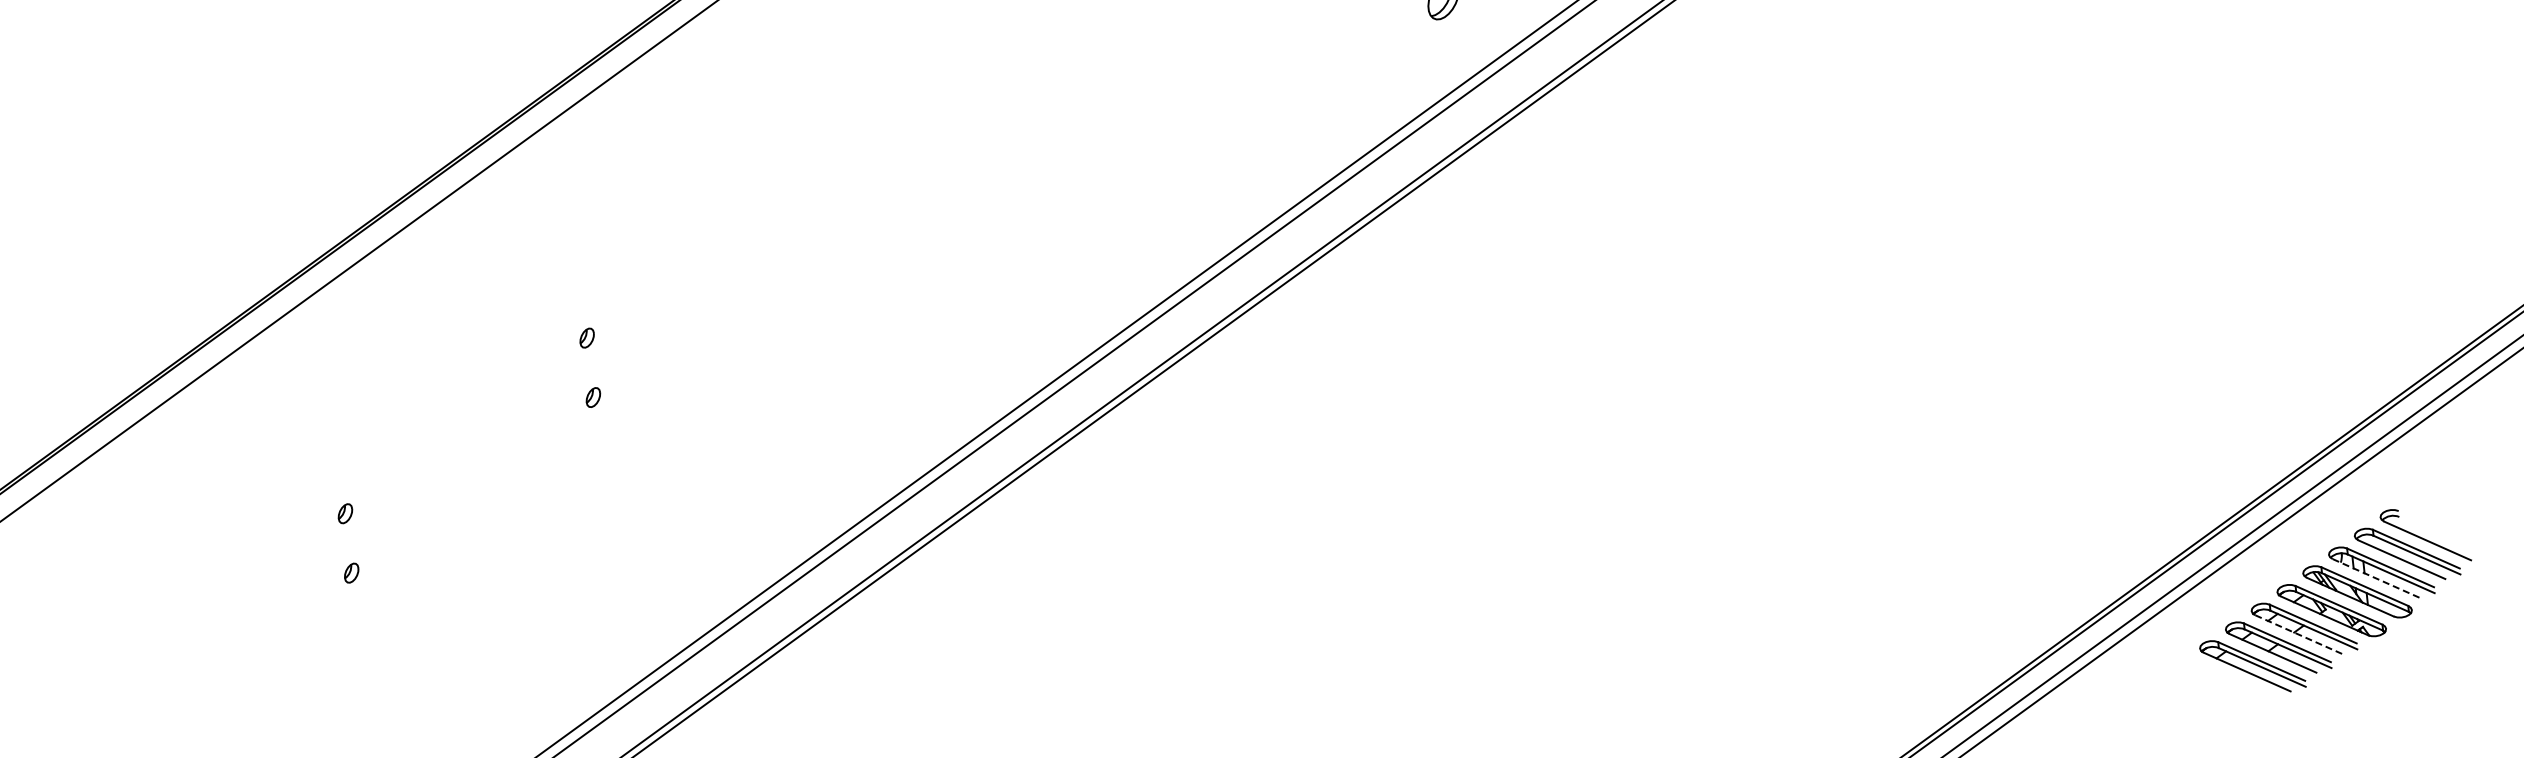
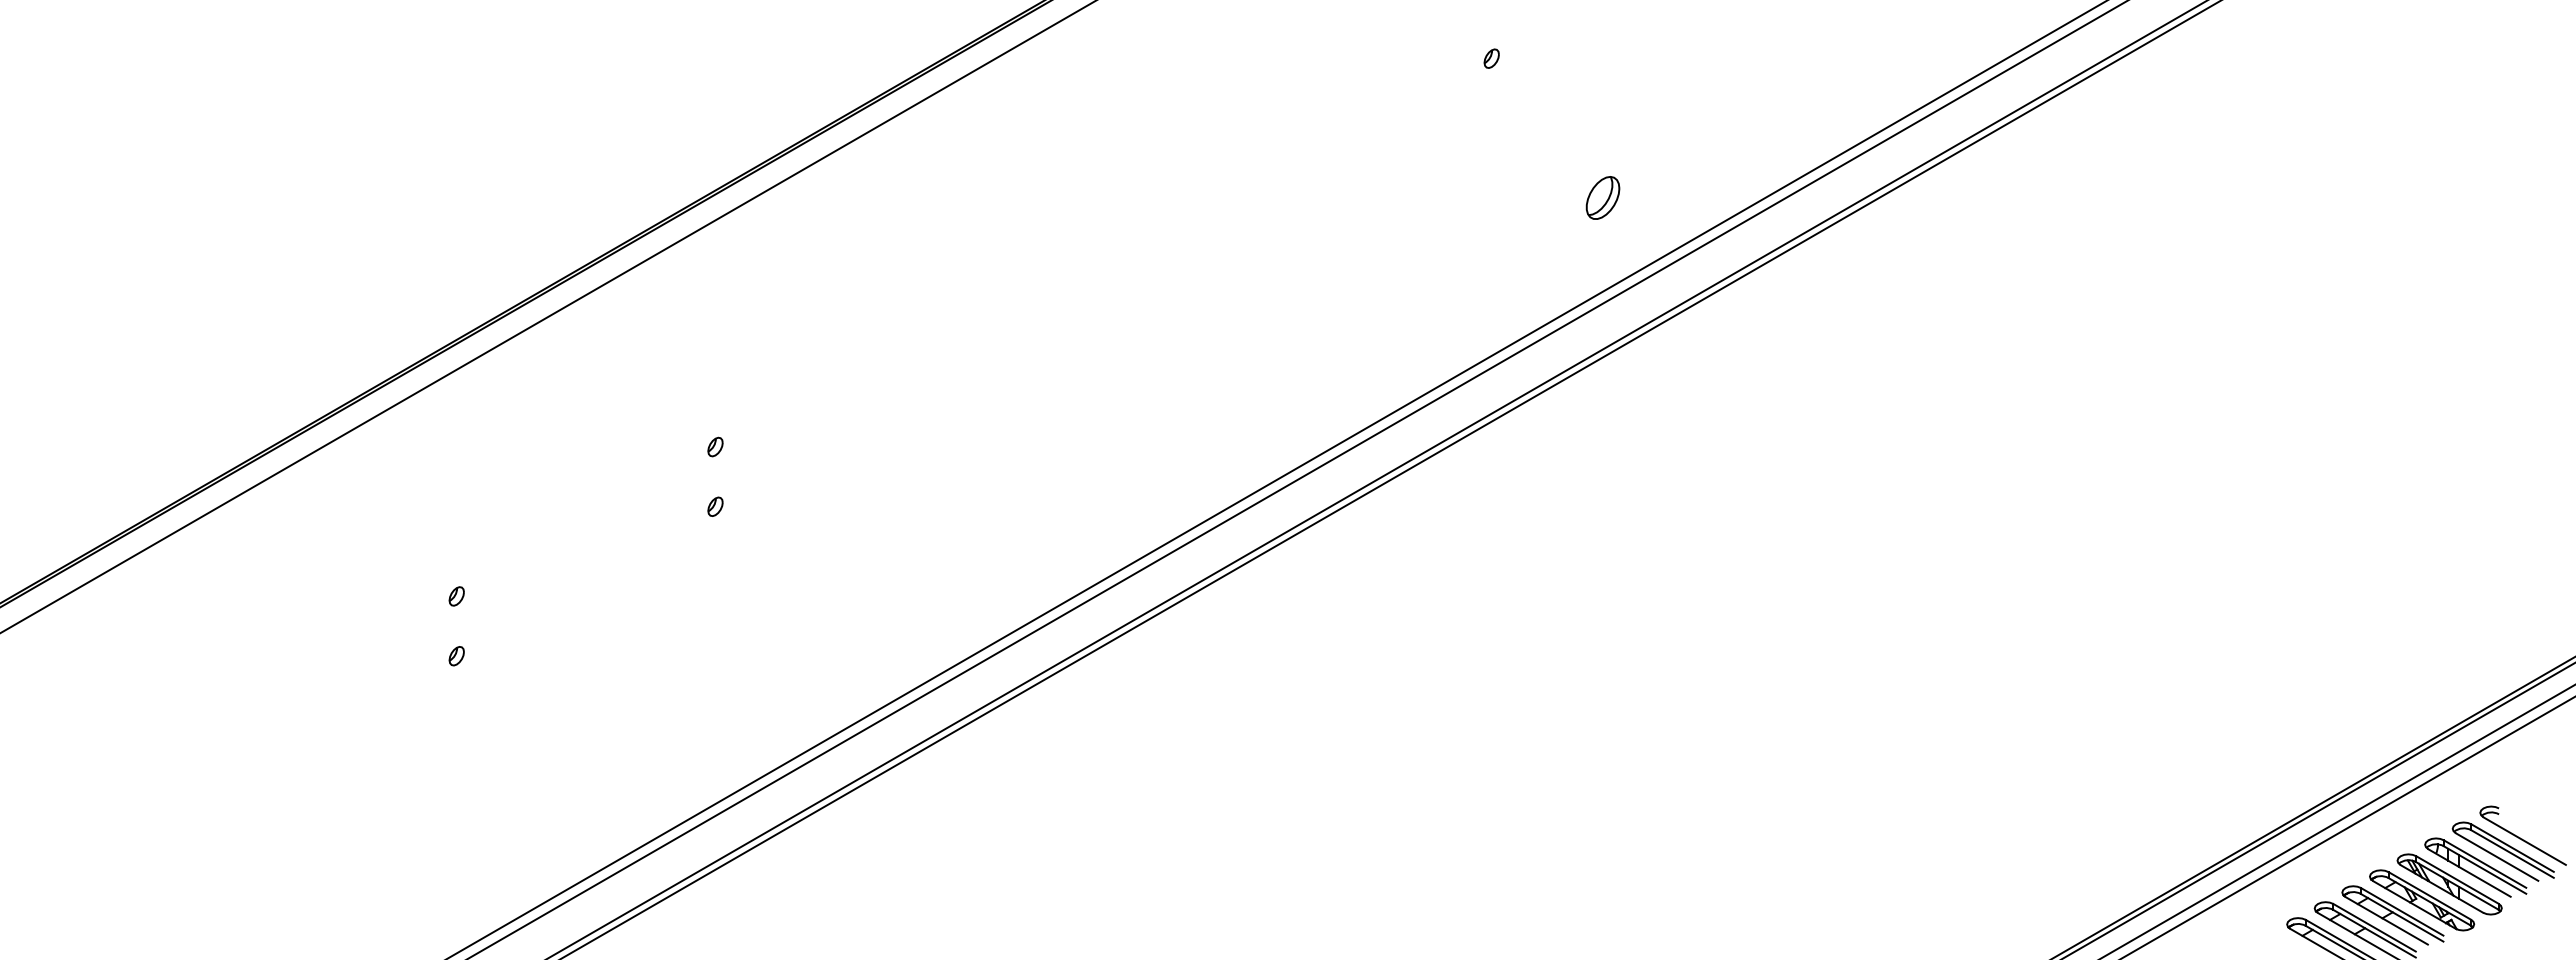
line: (2376, 578) -> (2469, 873), dashed -> solid
line: (2298, 634) -> (2386, 920), dashed -> solid

